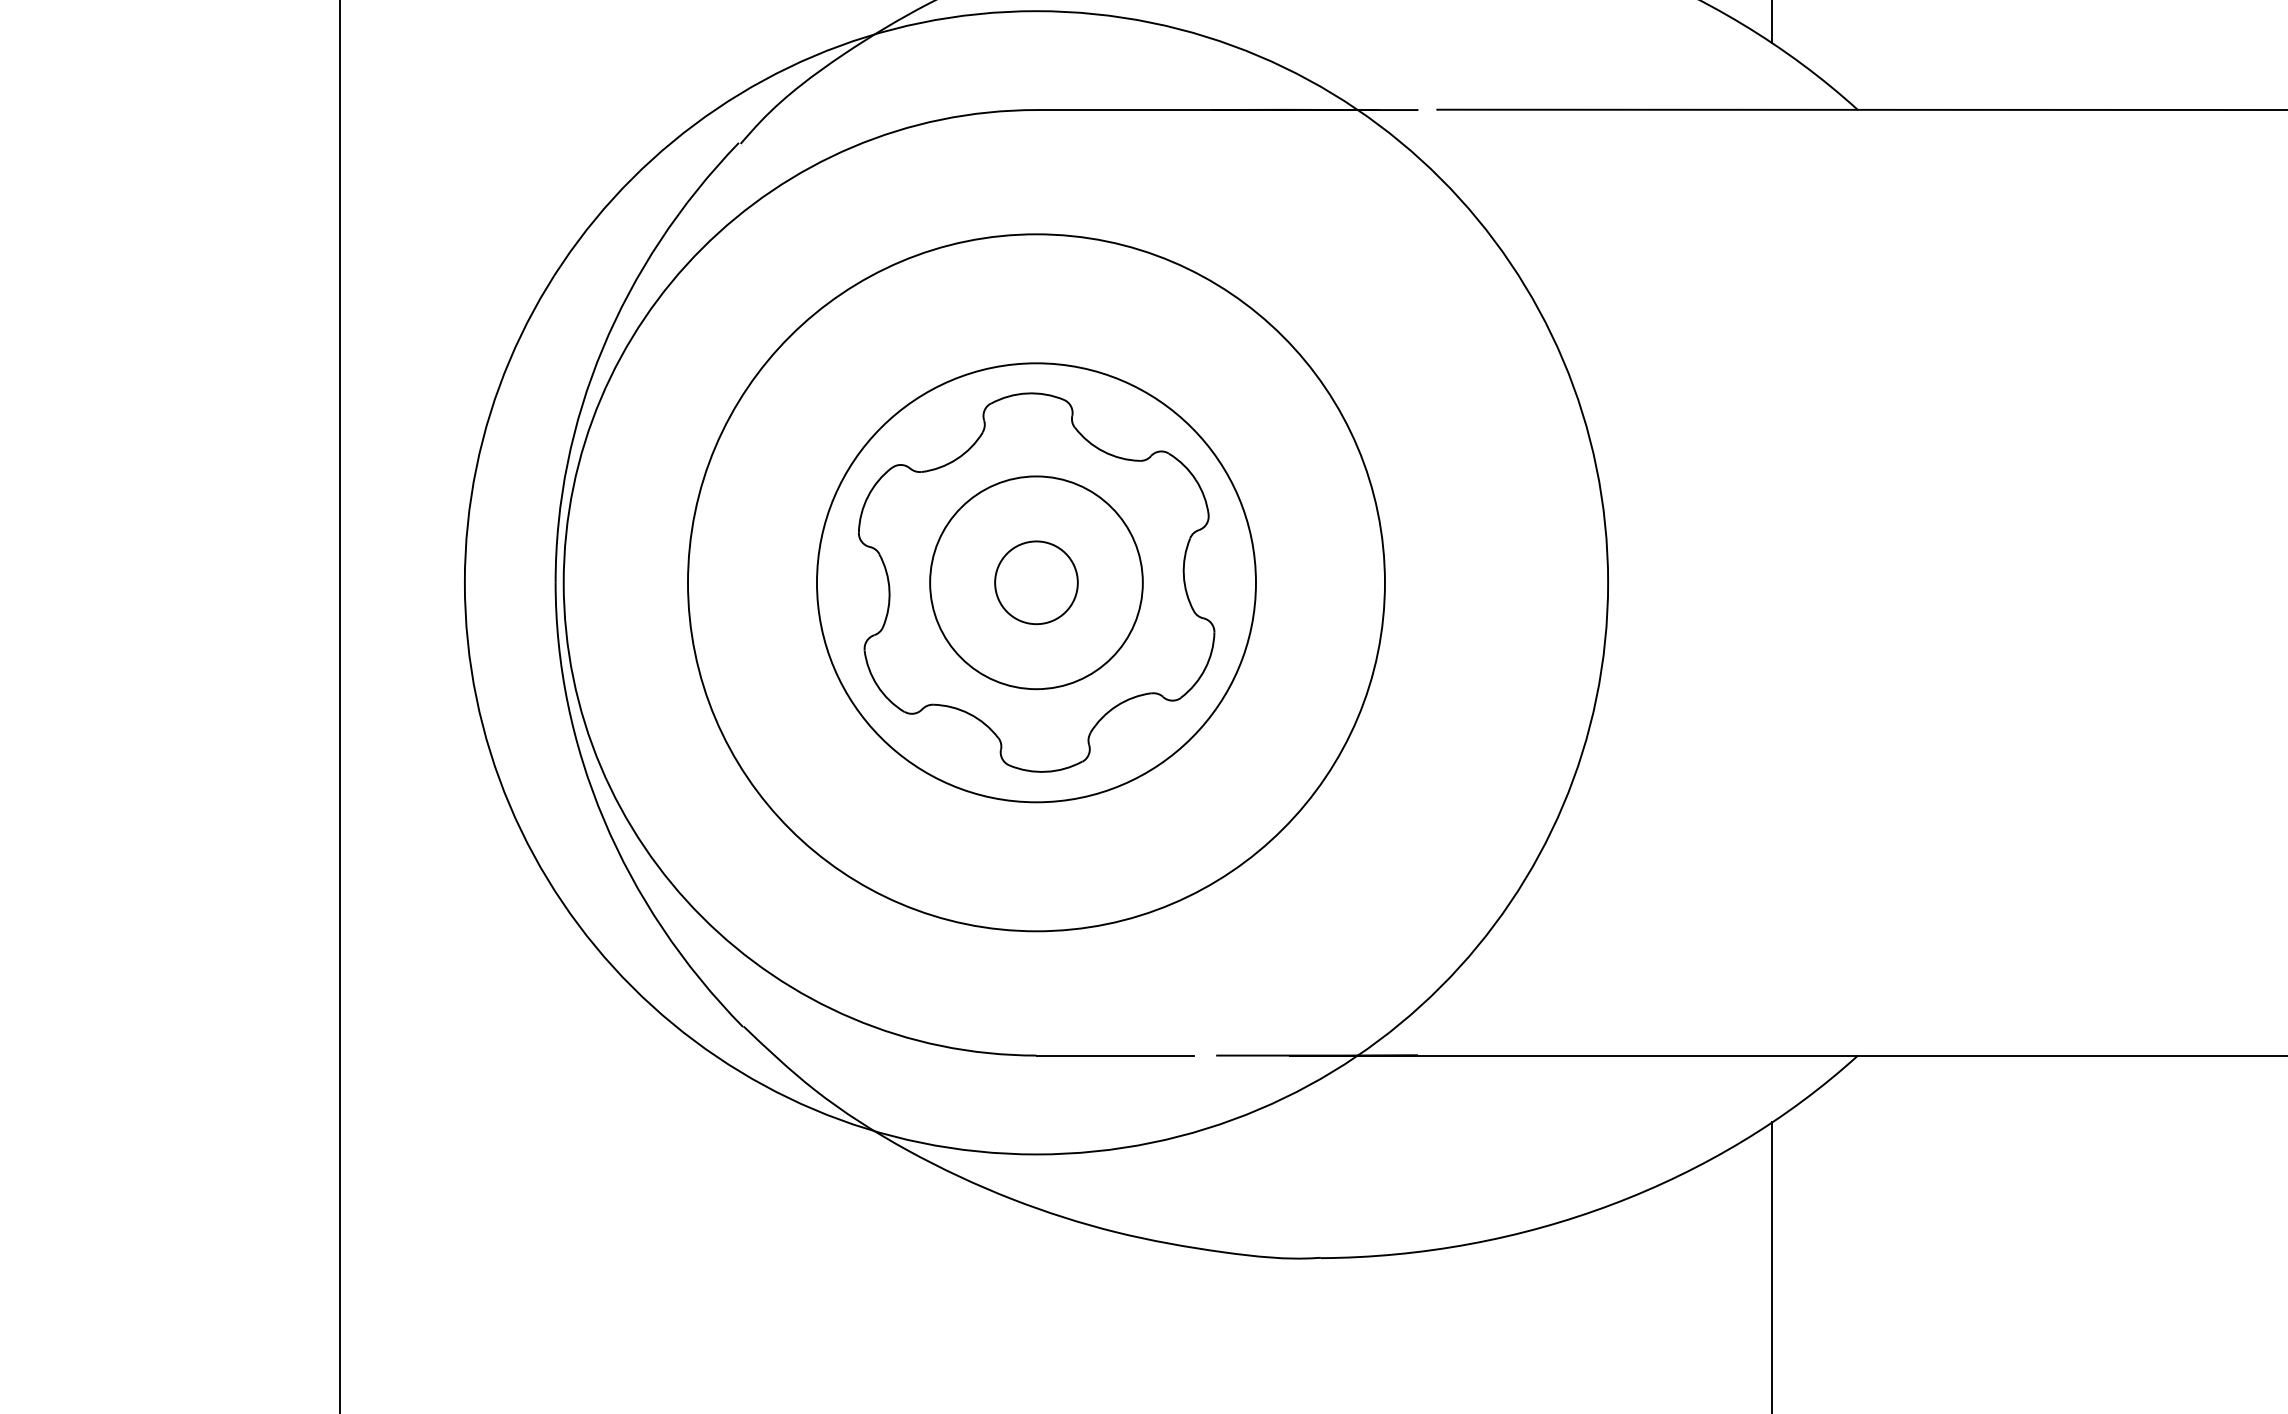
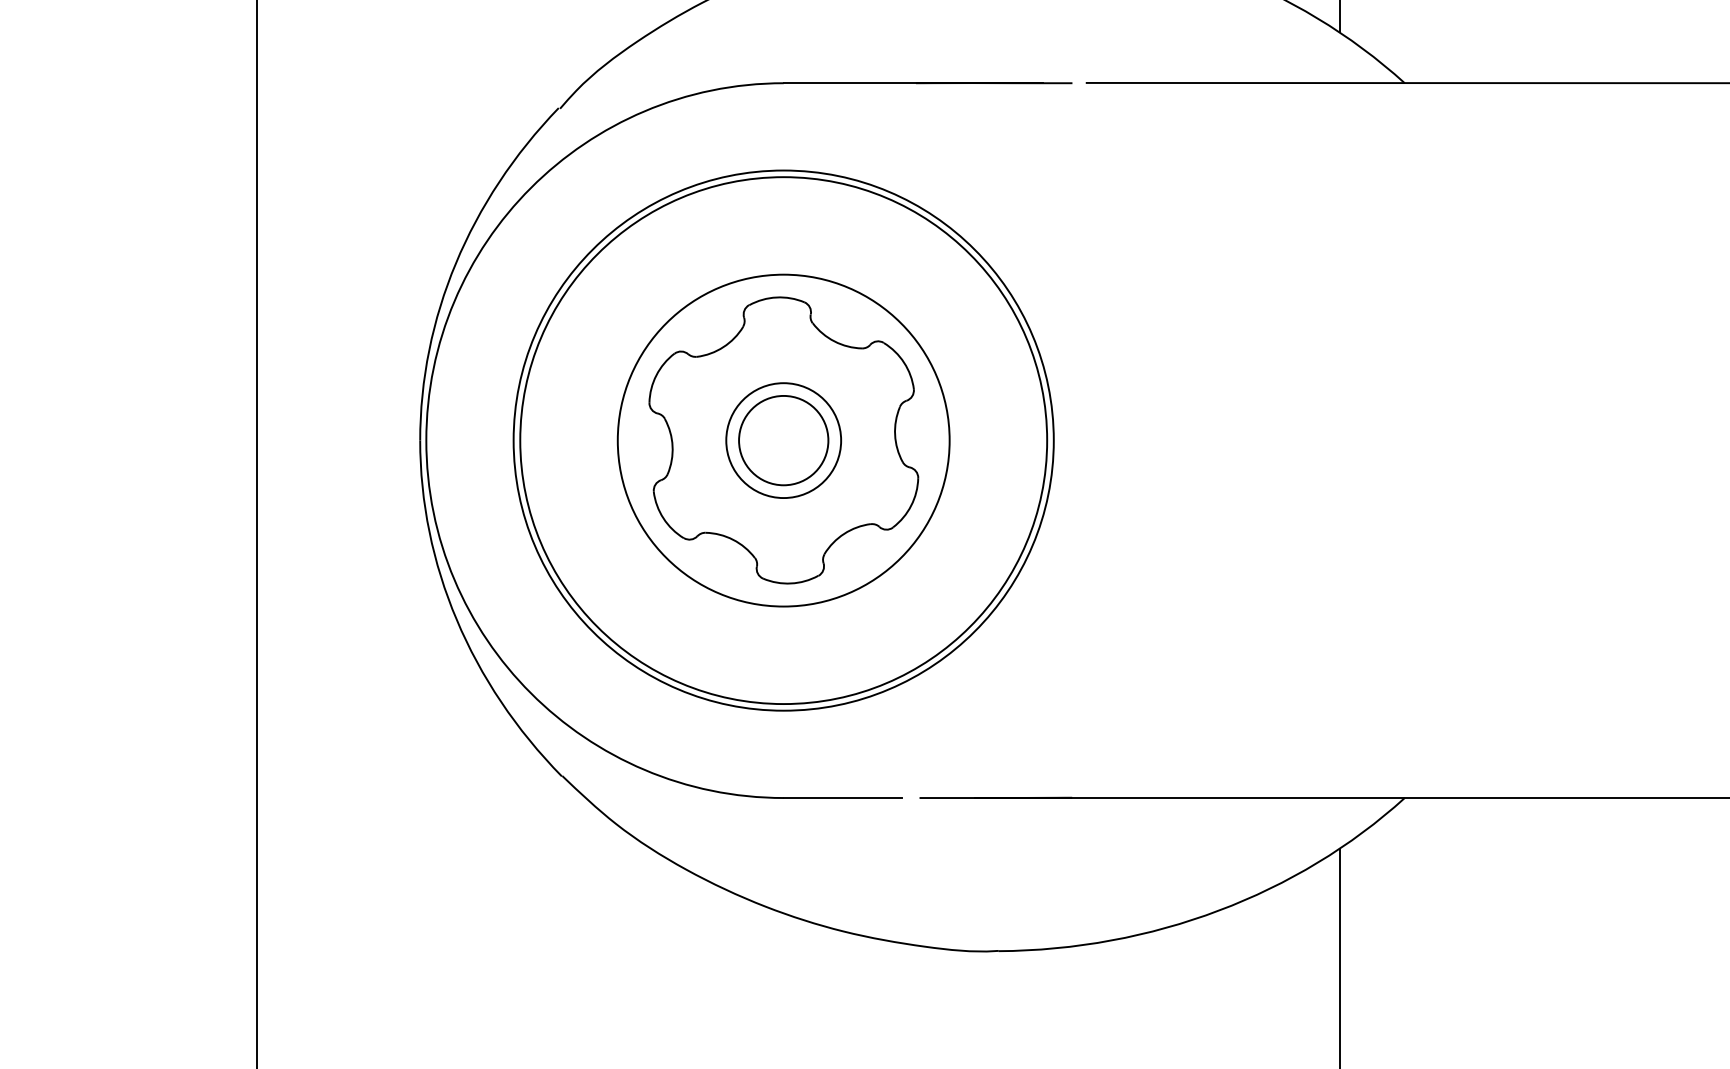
circle: (1036, 582) -> (783, 440), size x0.62
circle: (1036, 582) -> (783, 440), size x0.71
circle: (1036, 582) -> (783, 440), size x1.43

